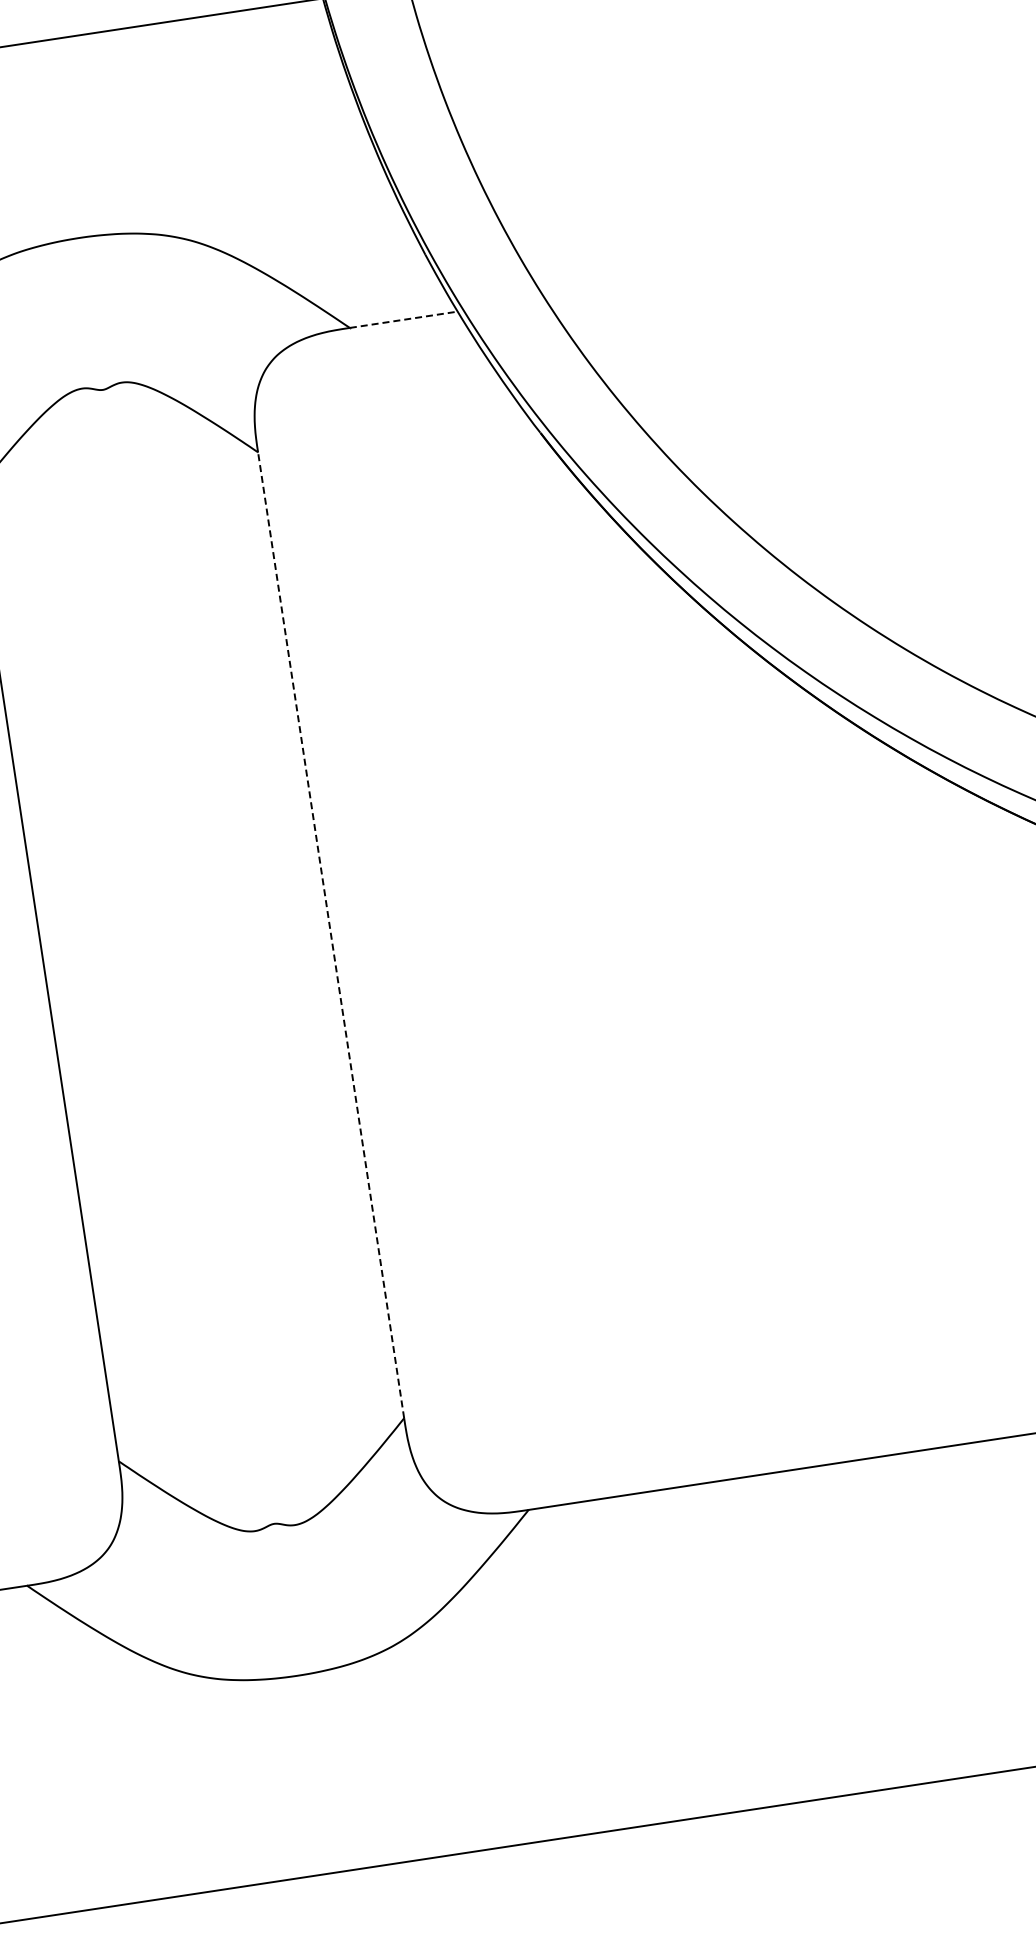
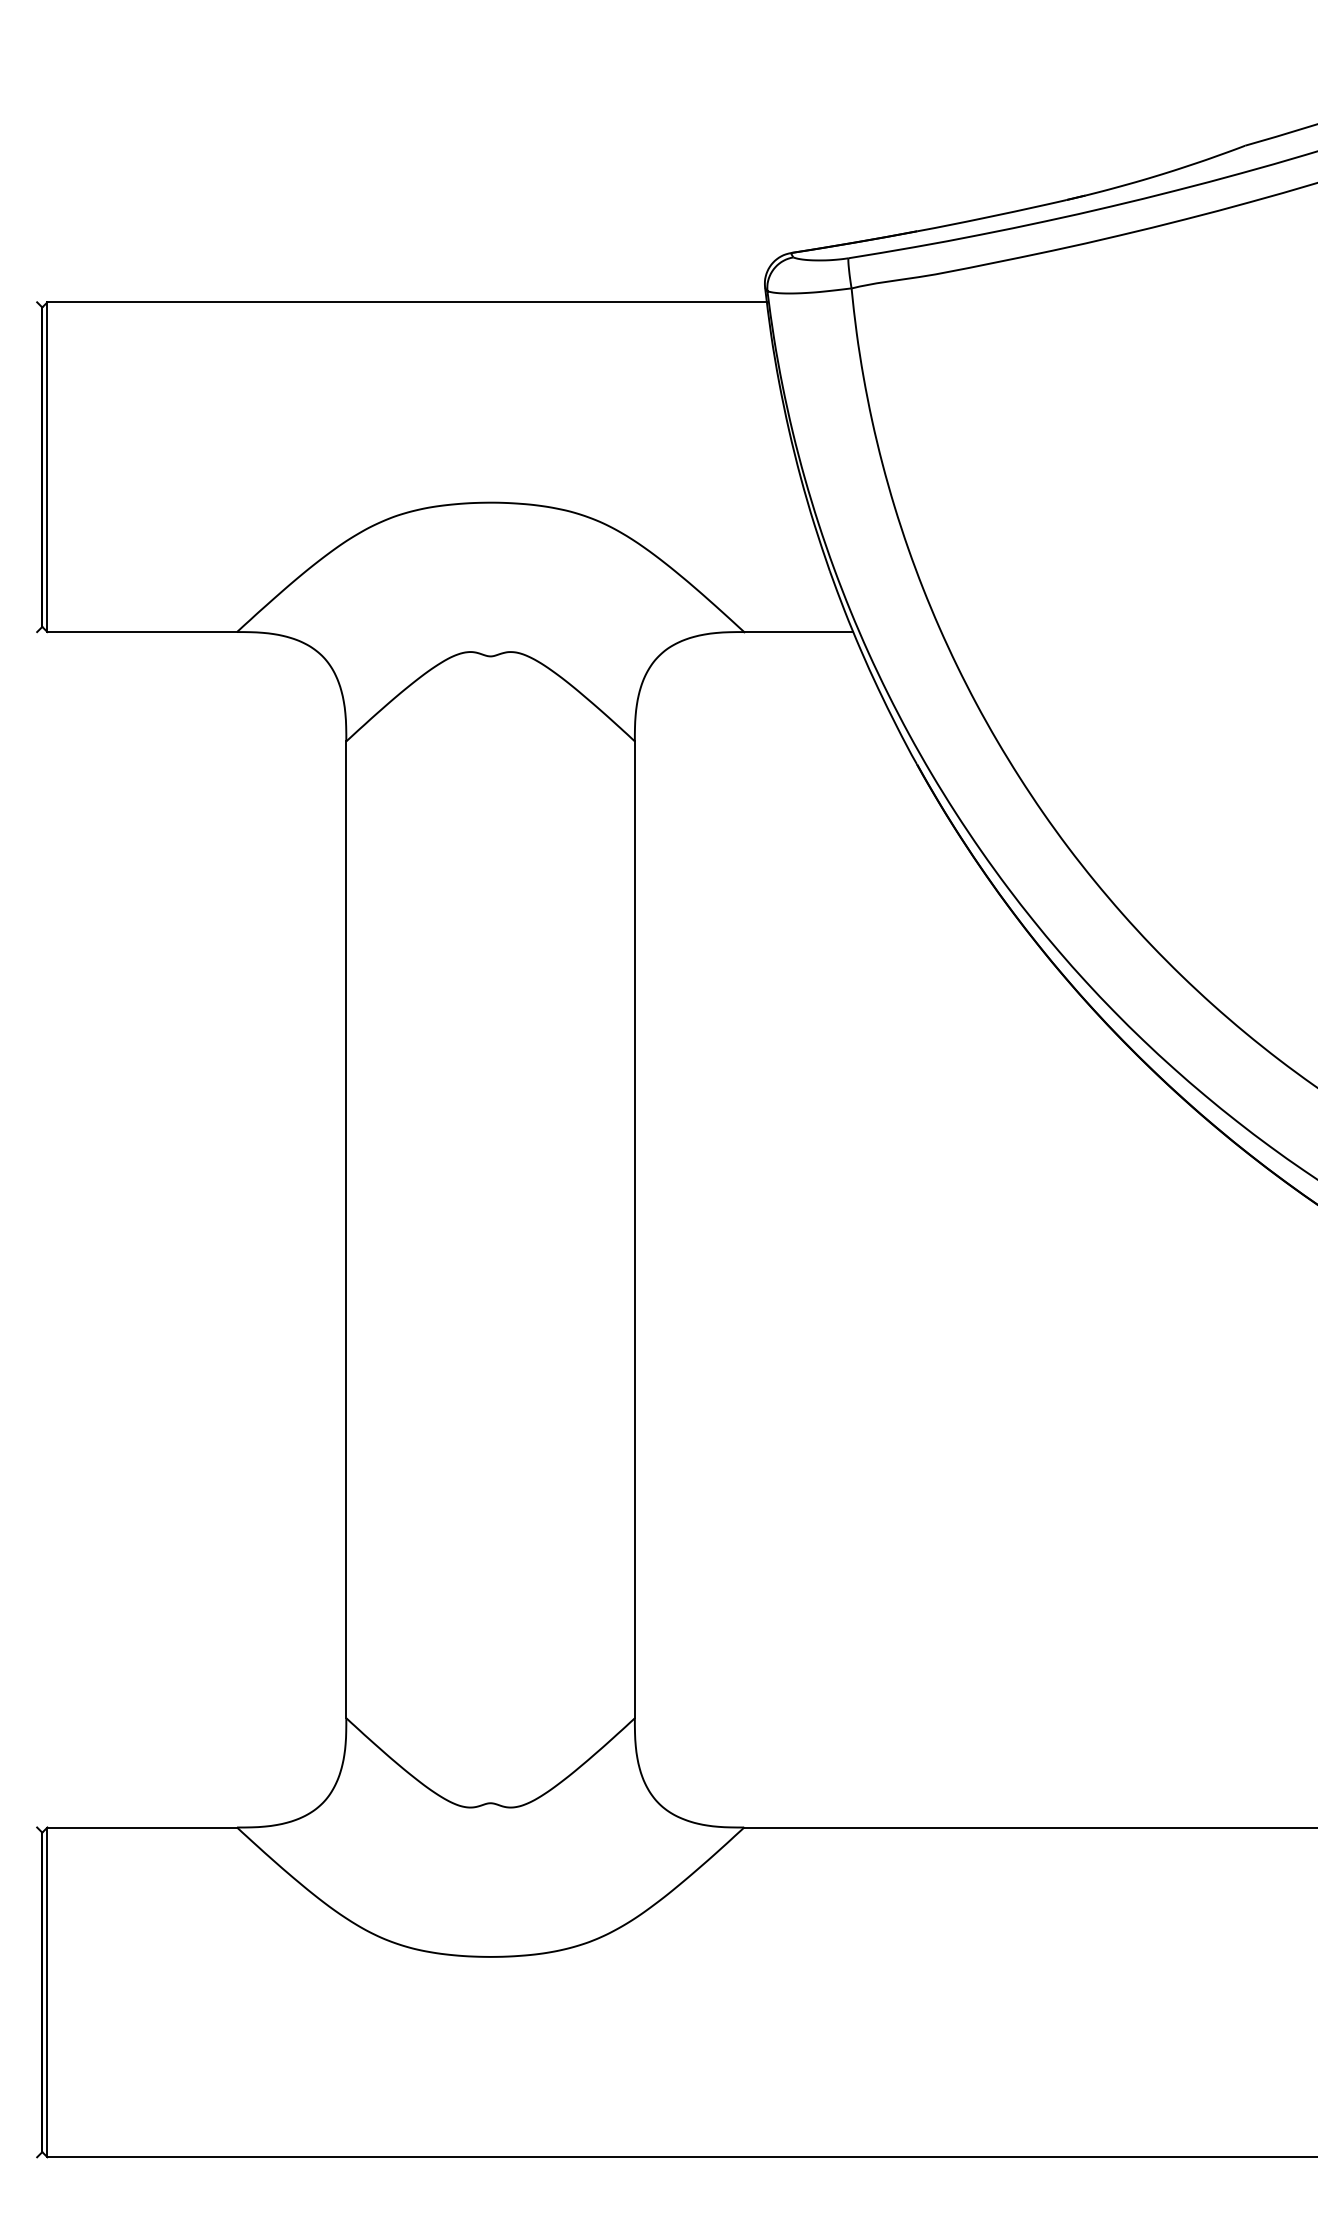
line: (403, 320) -> (798, 632), dashed -> solid
line: (330, 935) -> (634, 1229), dashed -> solid

